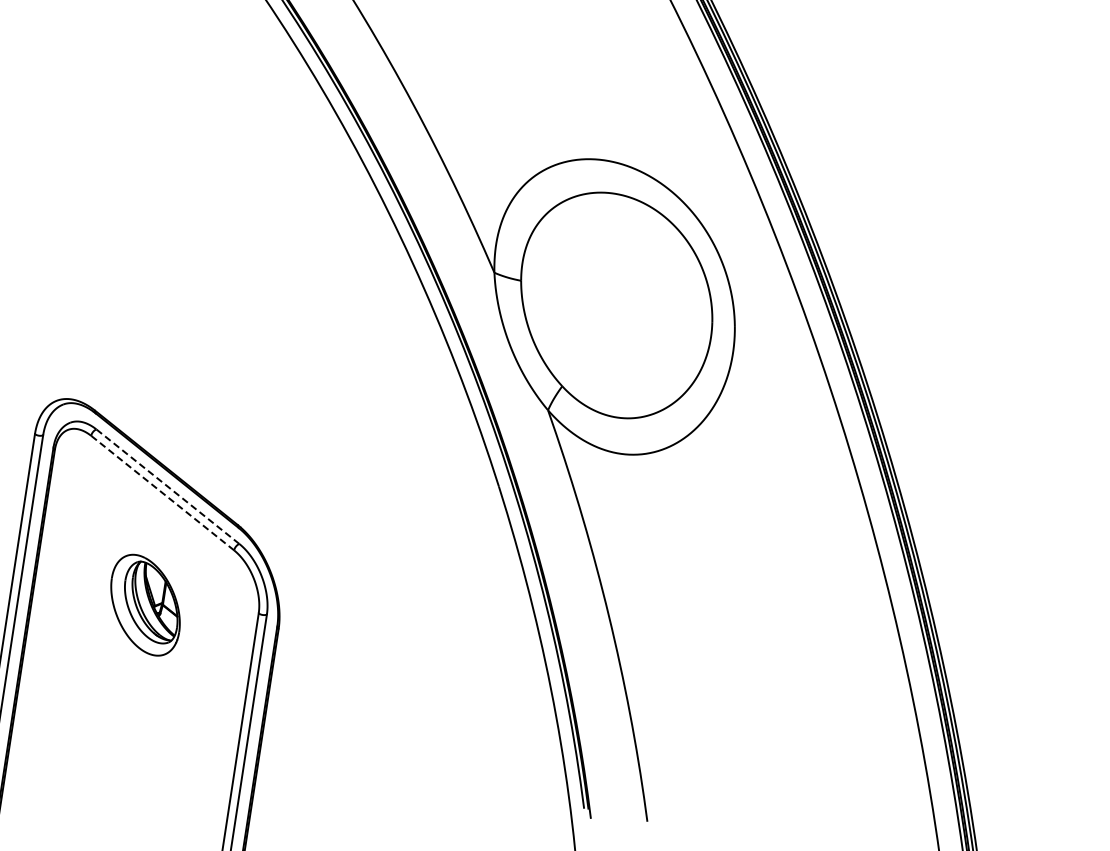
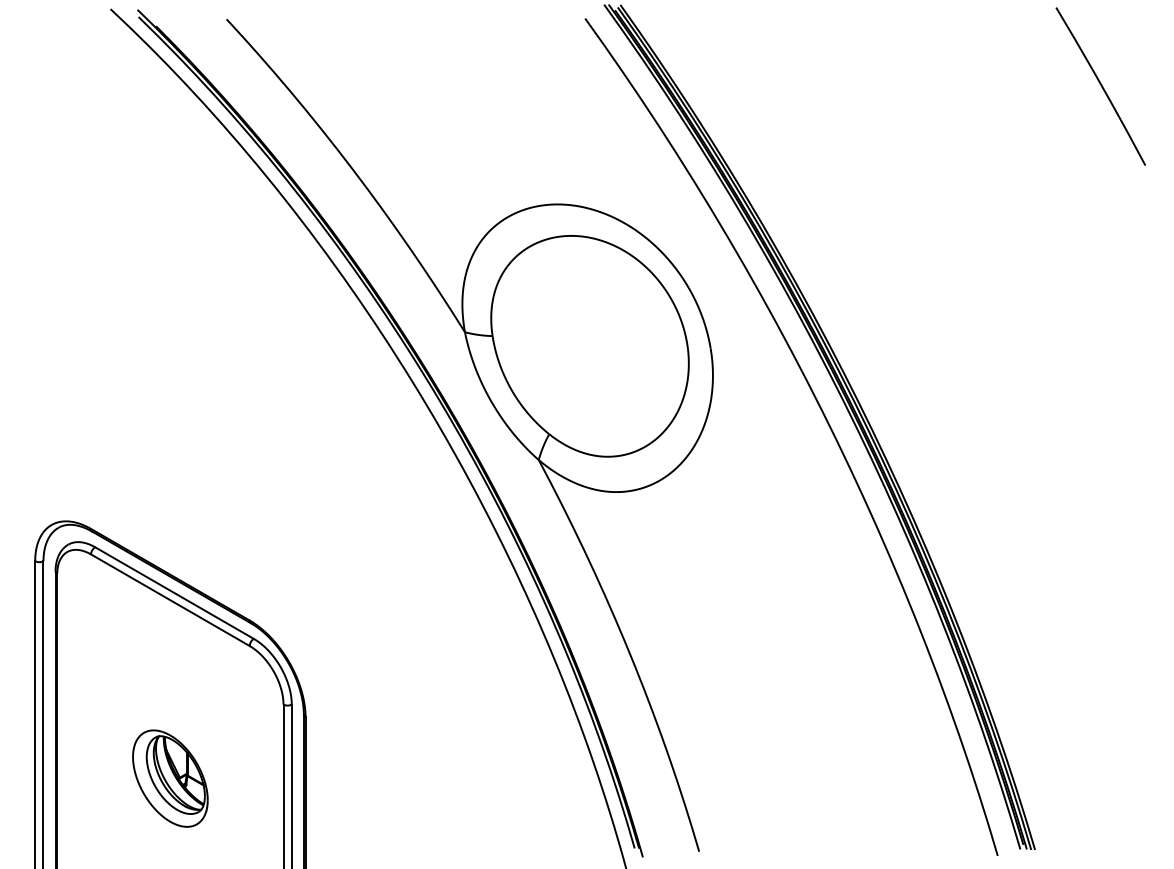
line: (167, 487) -> (174, 593), dashed -> solid
line: (162, 493) -> (170, 600), dashed -> solid
part: (145, 605) -> (170, 778), moved

